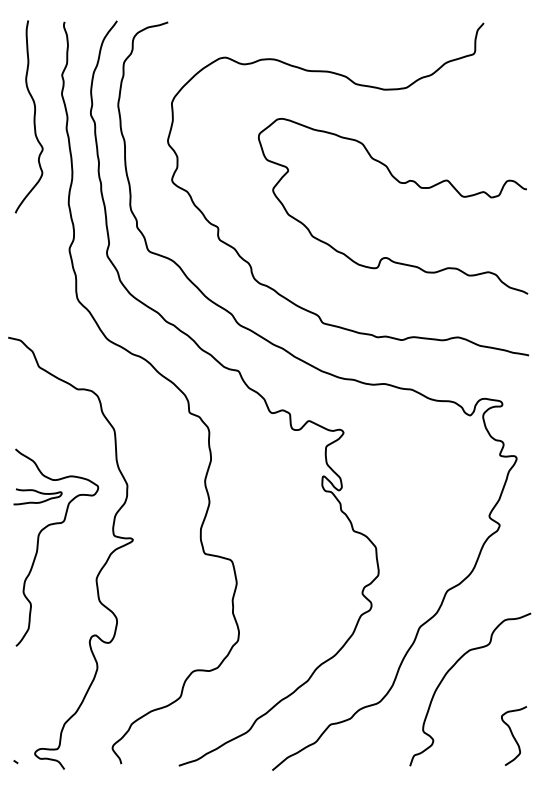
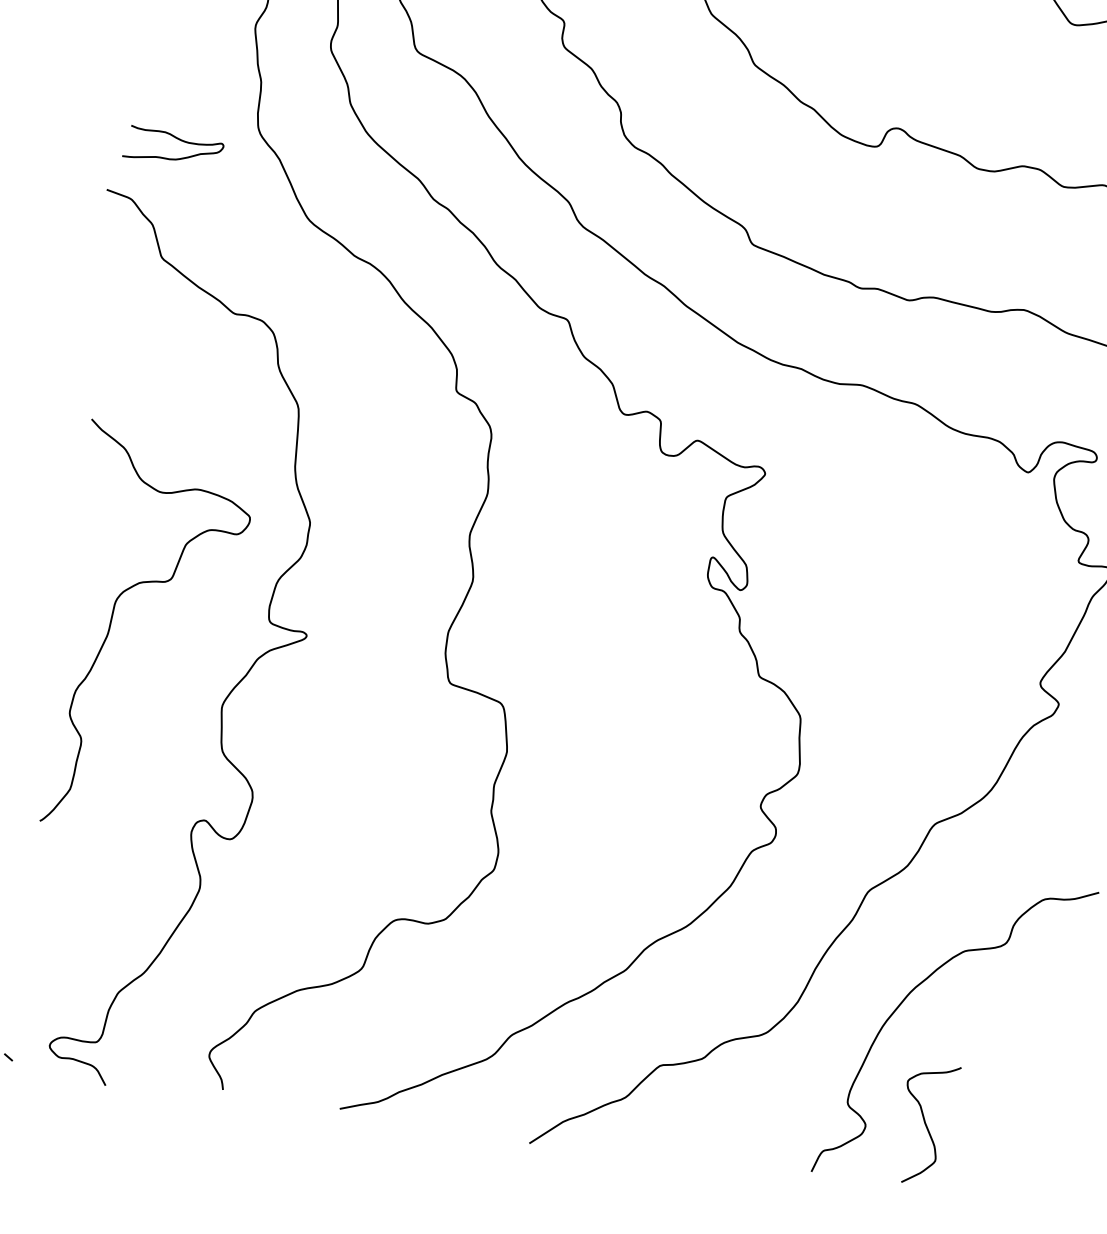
curve: (38, 493) -> (176, 140), moved
curve: (513, 735) -> (926, 1123), moved

